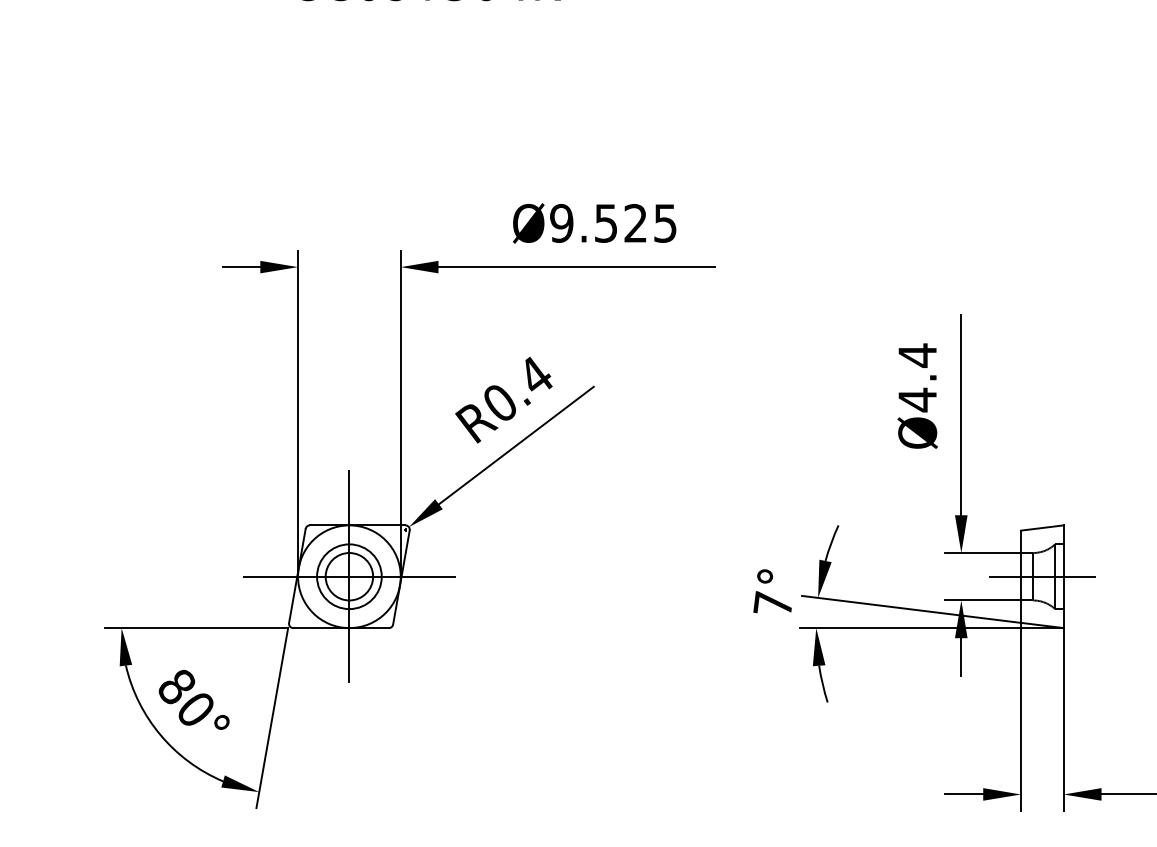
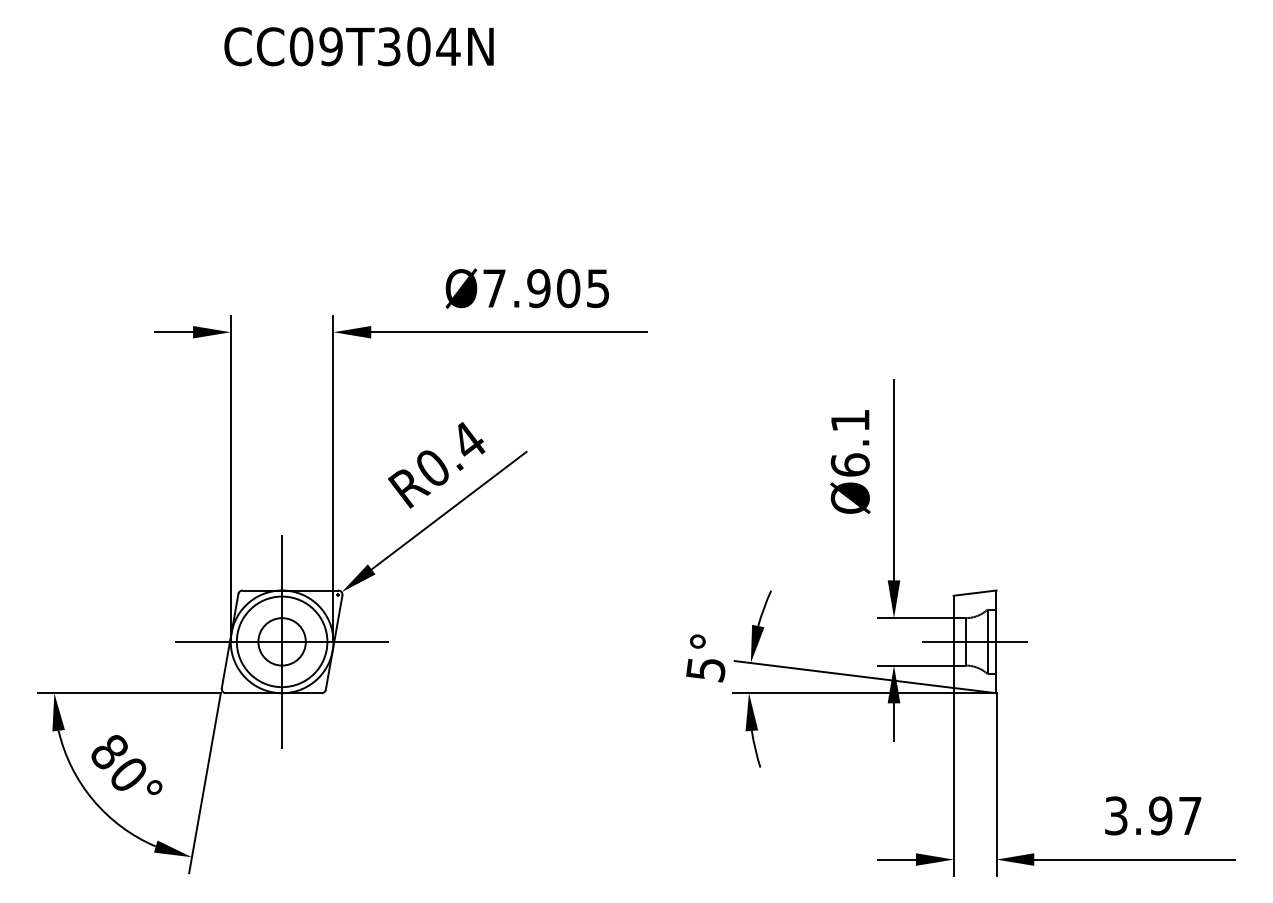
text: (598, 223) -> (531, 288), Ø9.525 -> Ø7.905
text: (916, 377) -> (849, 442), Ø4.4 -> Ø6.1
circle: (348, 576) -> (281, 641), size x1.4
text: (772, 604) -> (705, 669), 7° -> 5°

